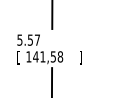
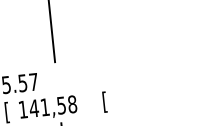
text: (80, 57) -> (103, 101), ] -> [

